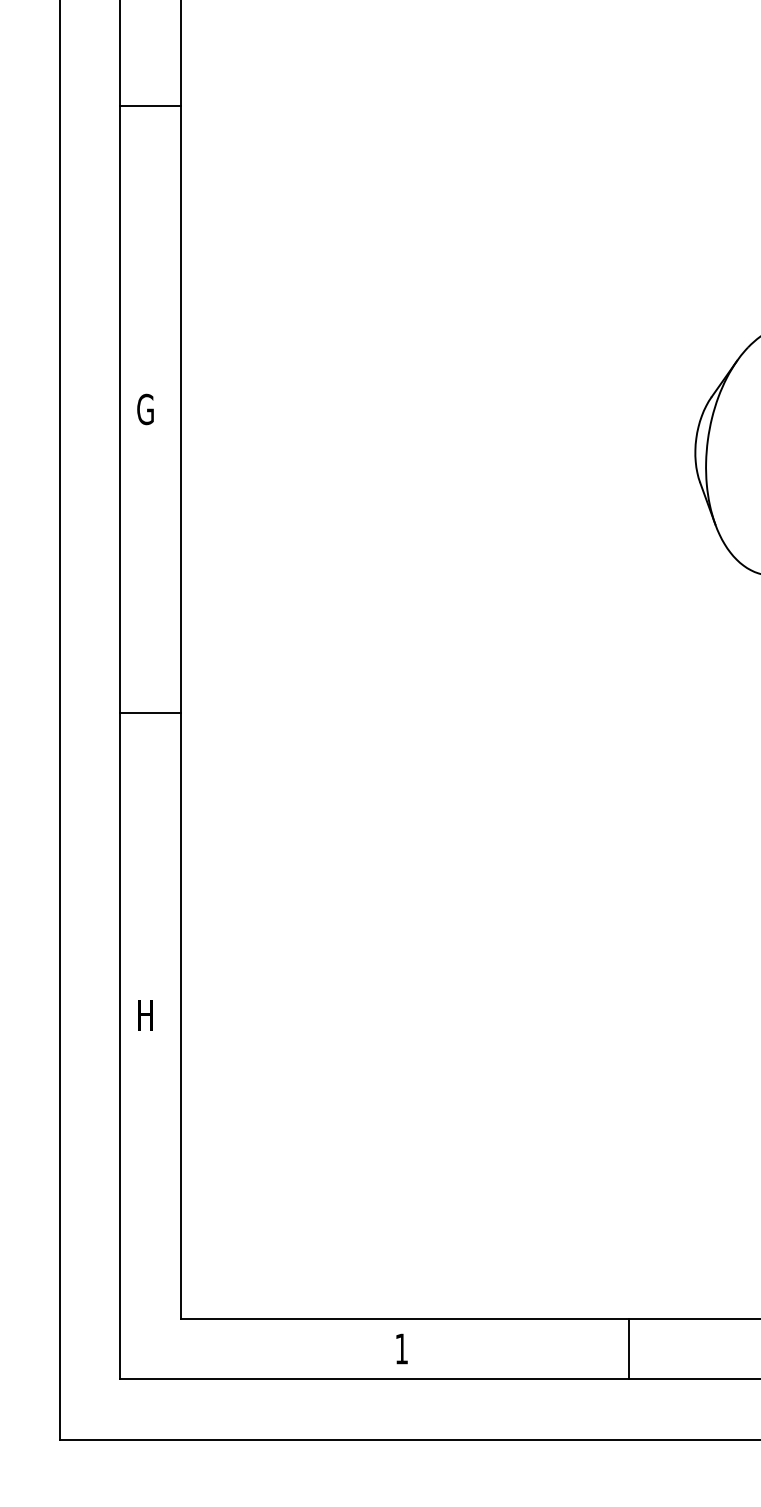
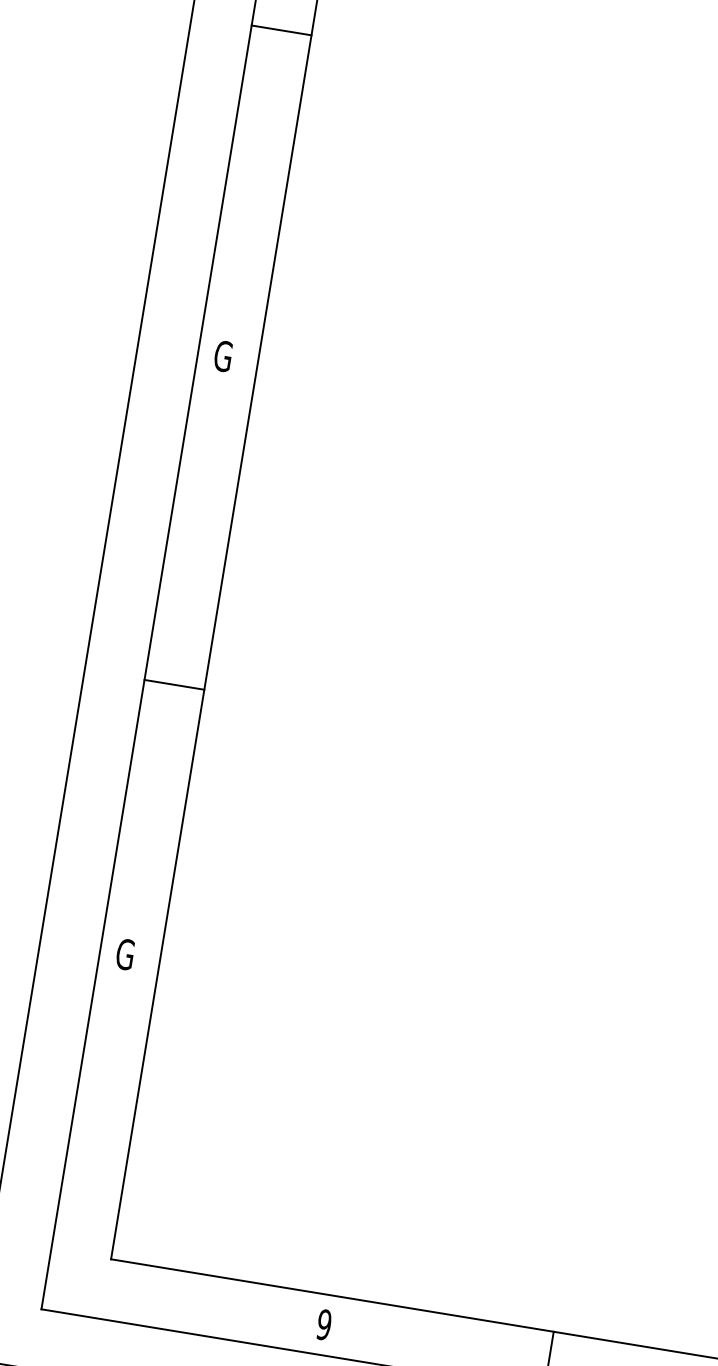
line: (150, 106) -> (281, 30), moved
line: (150, 712) -> (174, 684), moved
text: (145, 1015) -> (125, 954), H -> G
text: (401, 1348) -> (324, 1324), 1 -> 9

